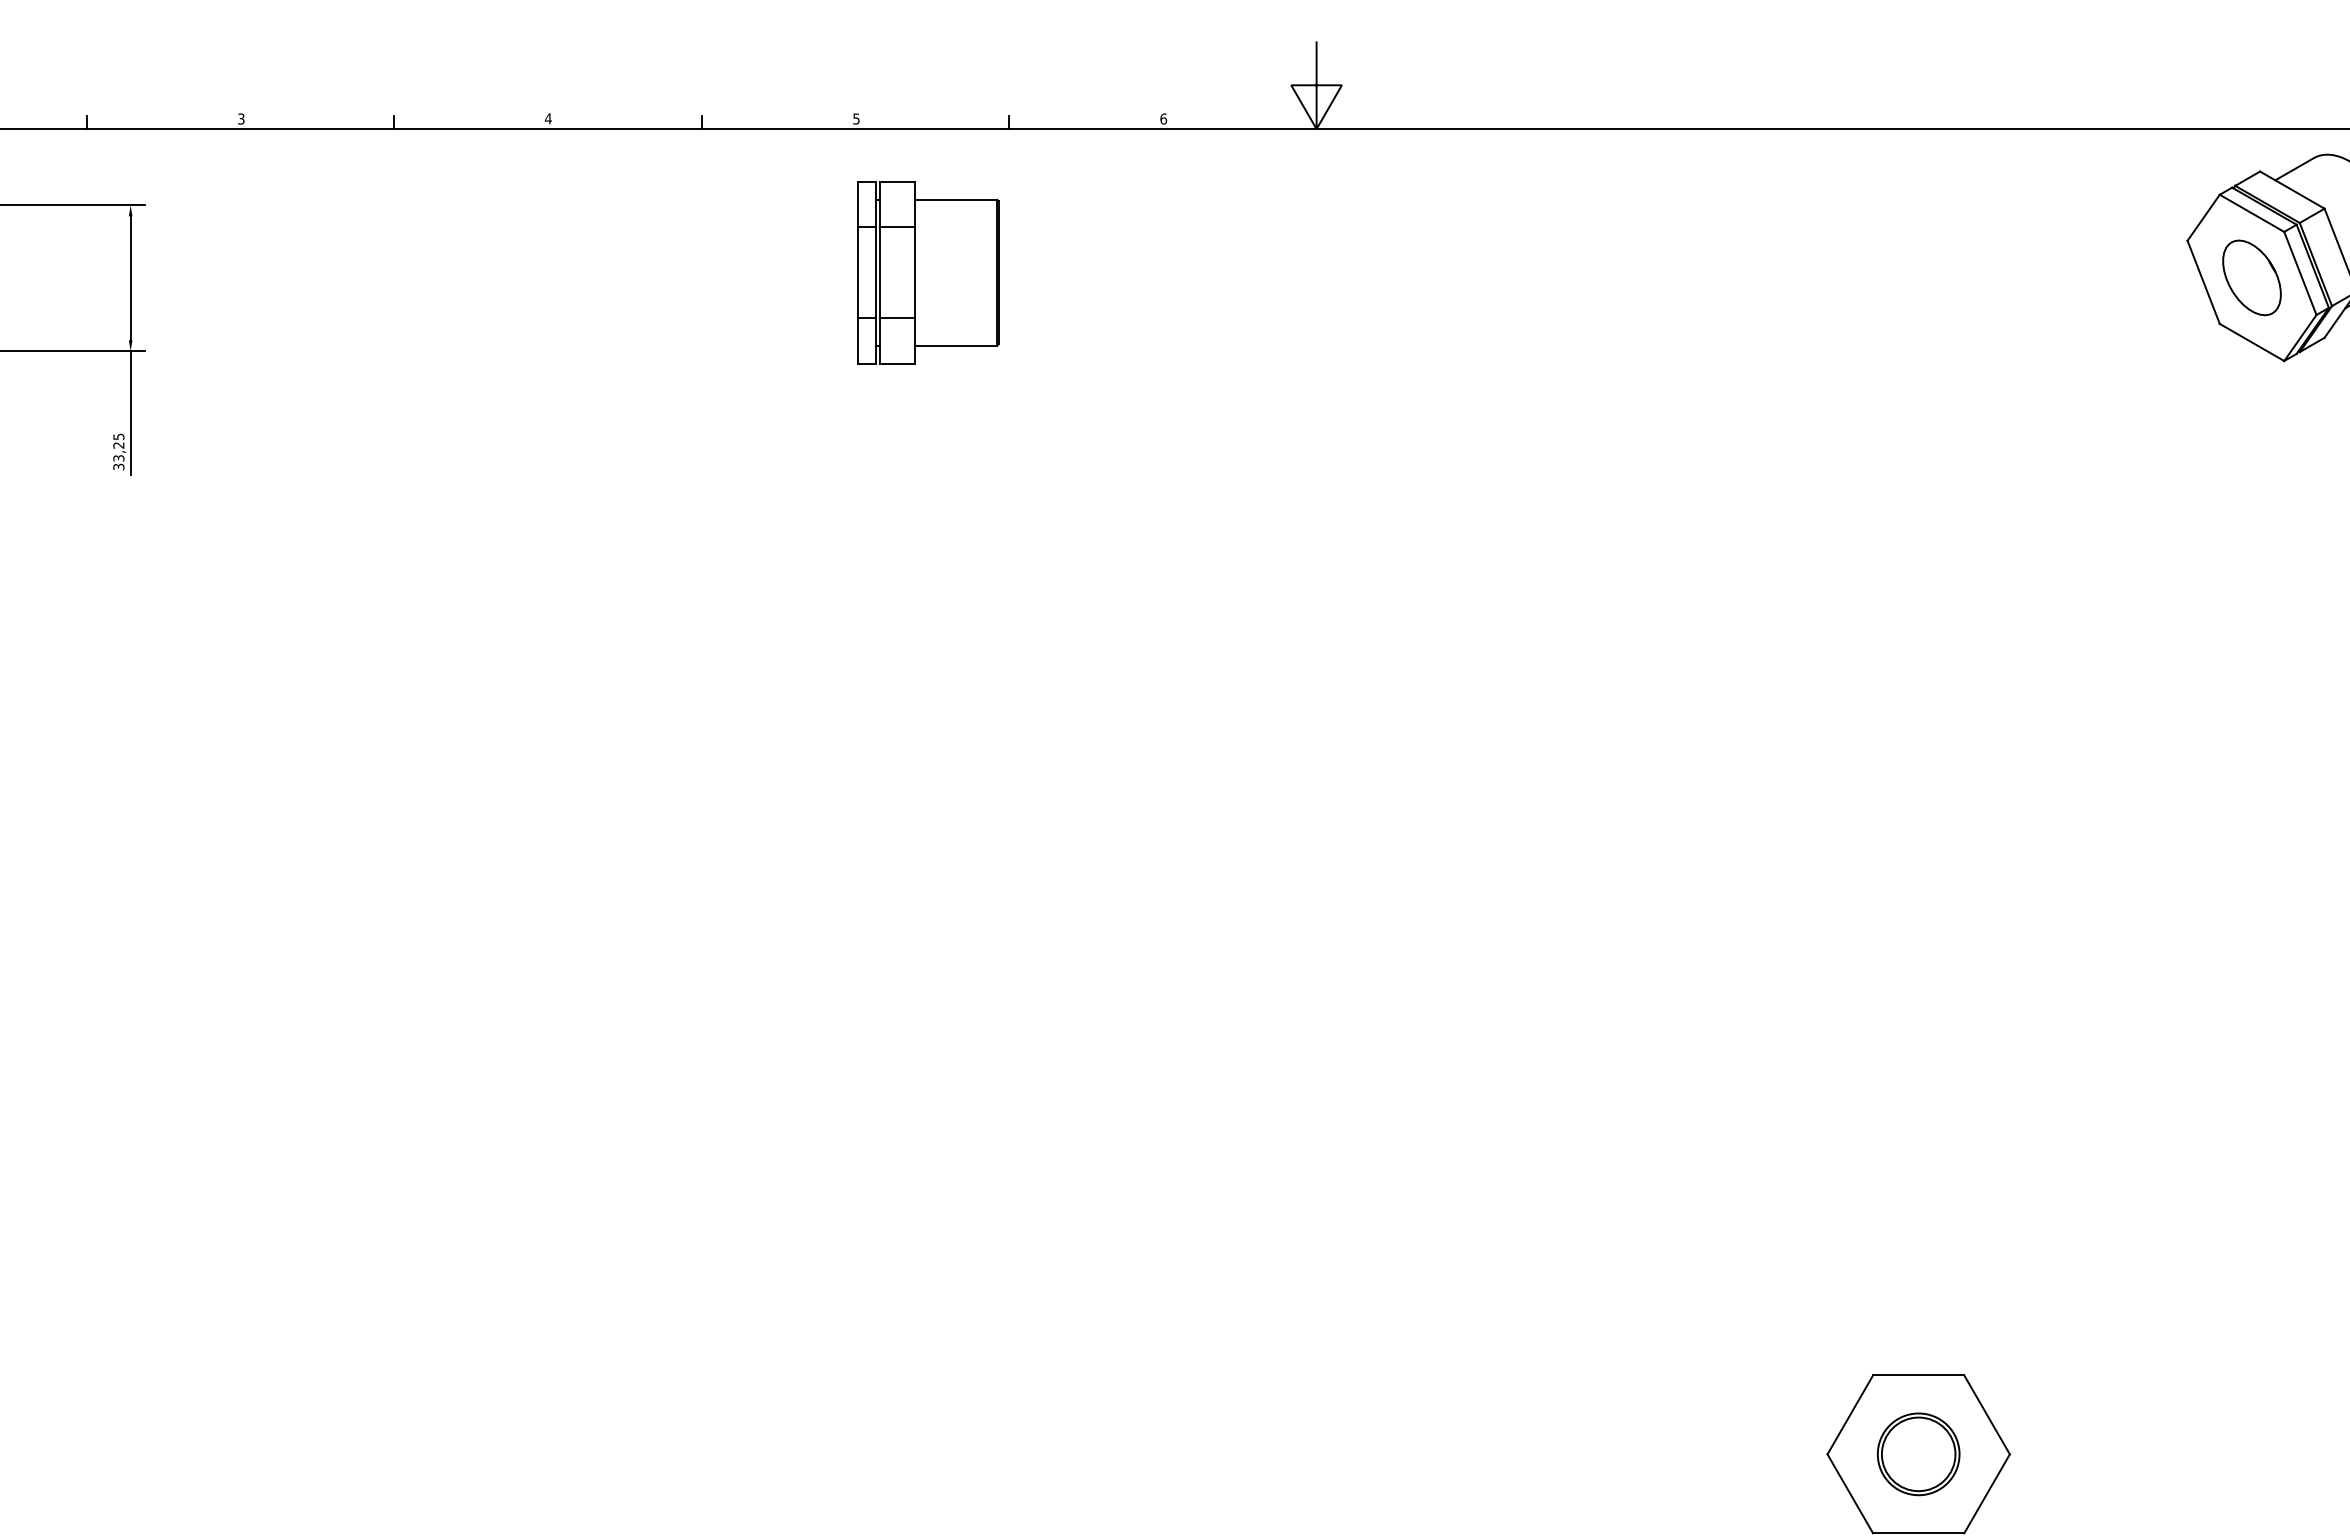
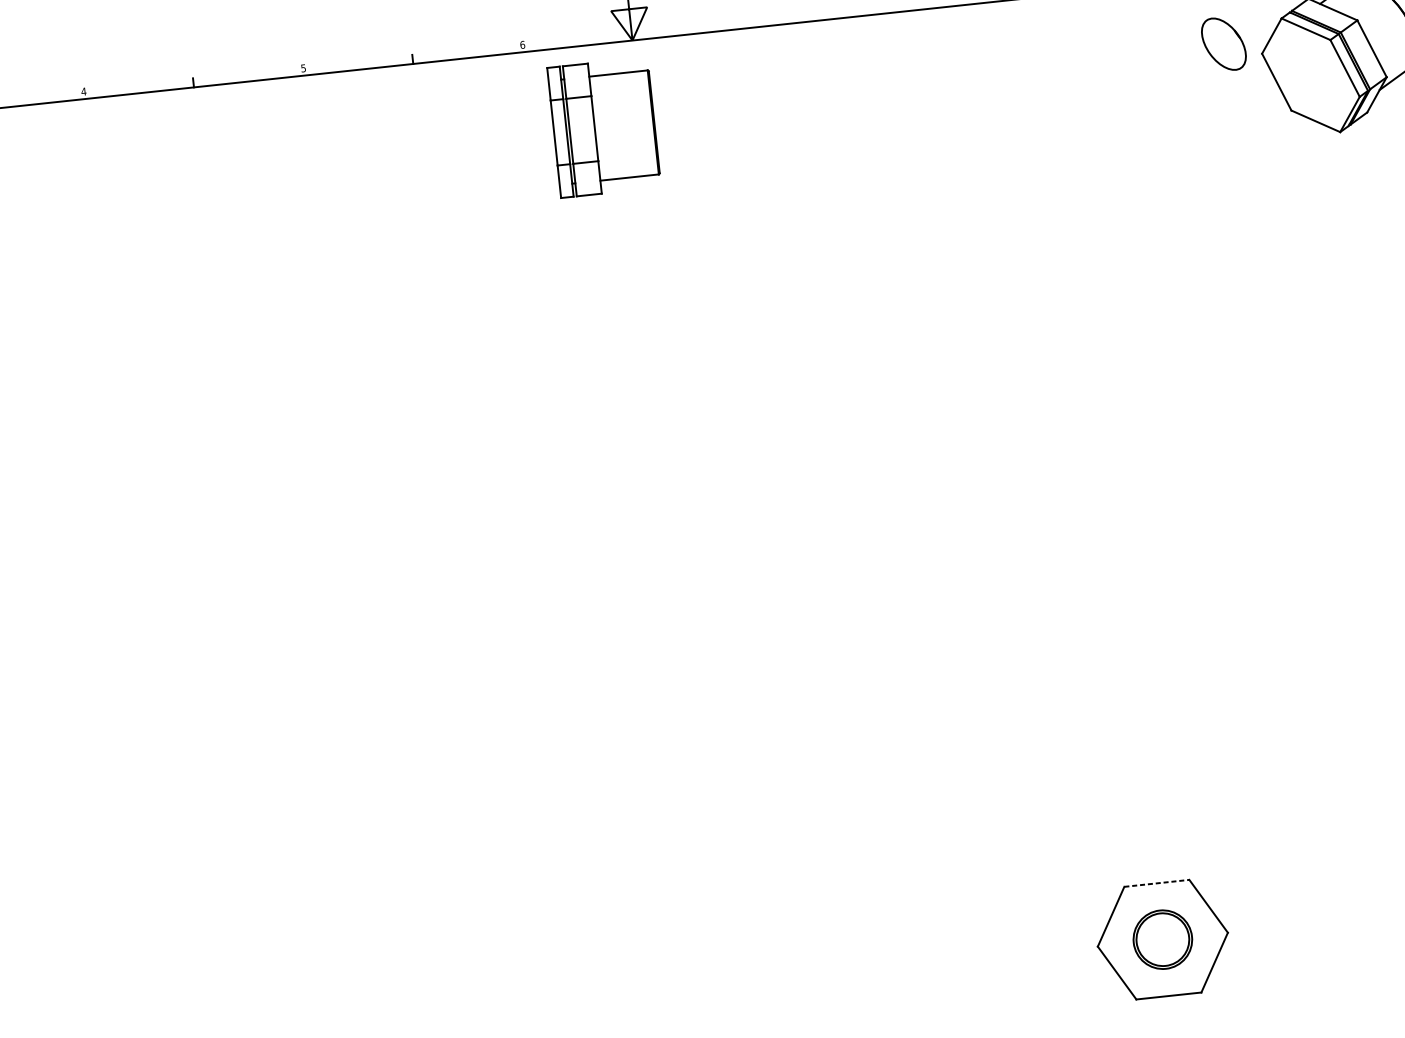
part: (928, 272) -> (604, 127), moved
part: (2251, 277) -> (1223, 43), moved
line: (1918, 1375) -> (1156, 883), solid -> dashed

